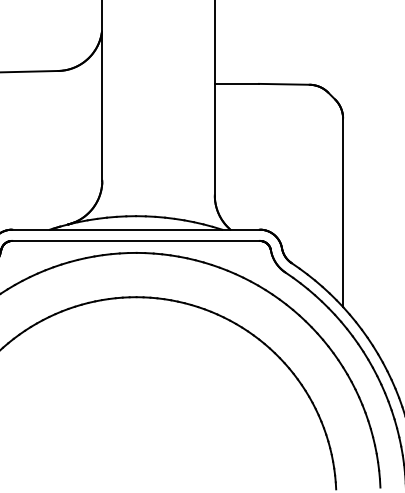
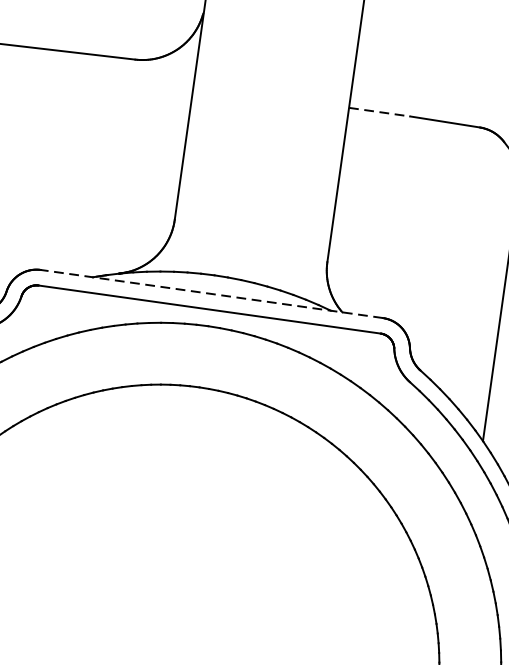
line: (237, 83) -> (380, 111), solid -> dashed
line: (136, 229) -> (212, 293), solid -> dashed

